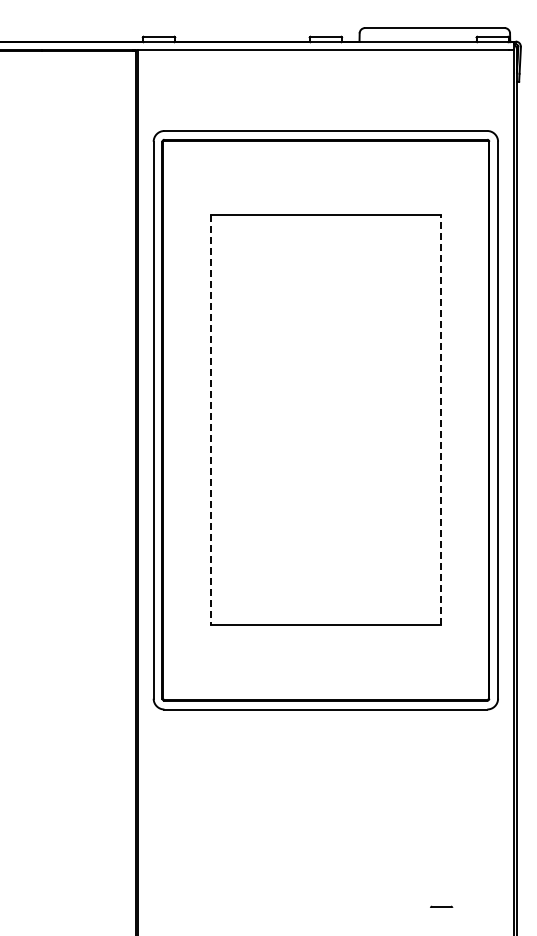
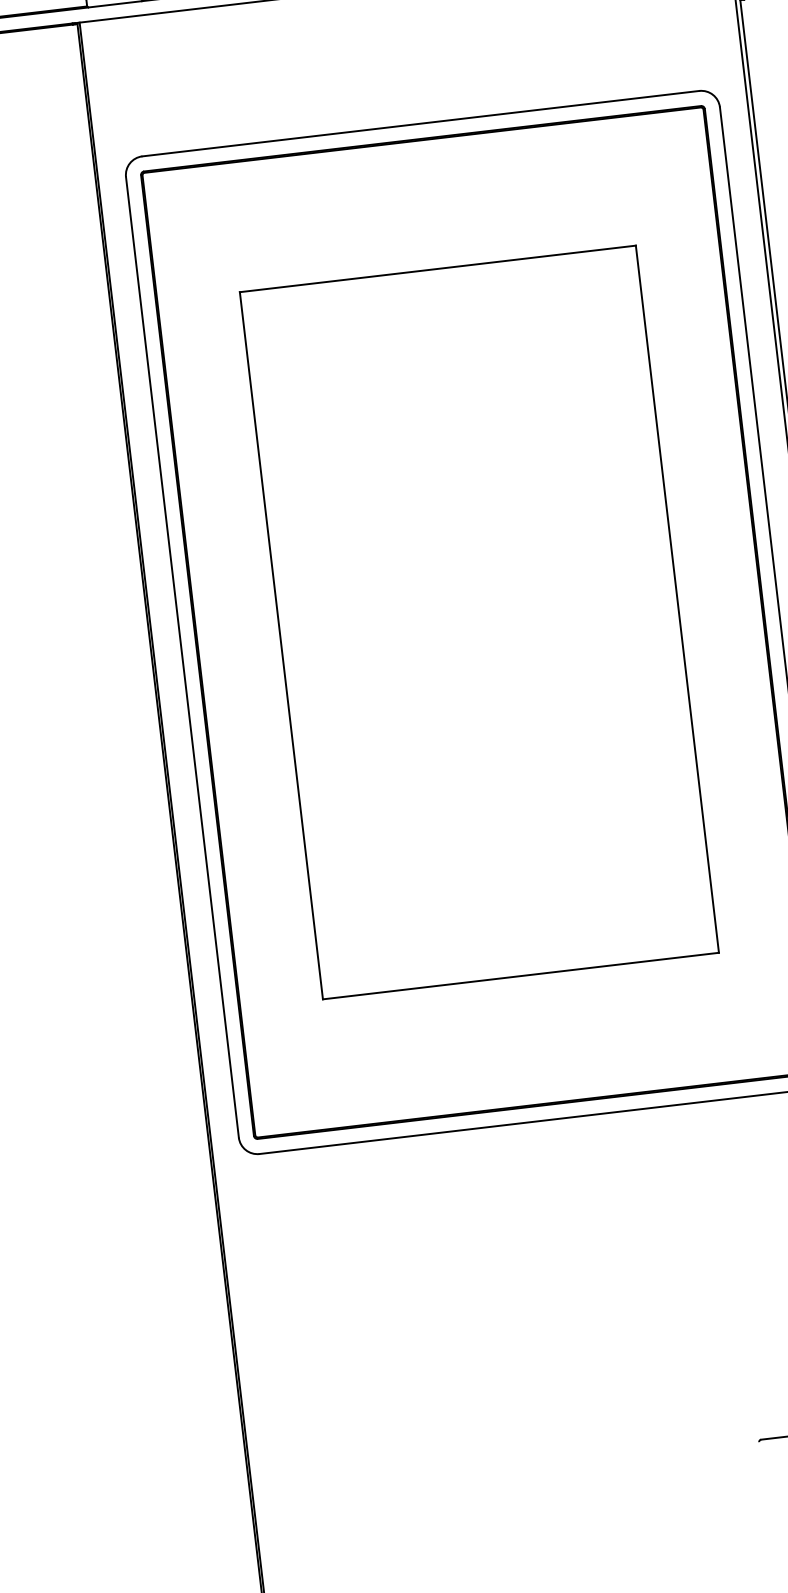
line: (440, 419) -> (676, 597), dashed -> solid
line: (211, 420) -> (282, 646), dashed -> solid

